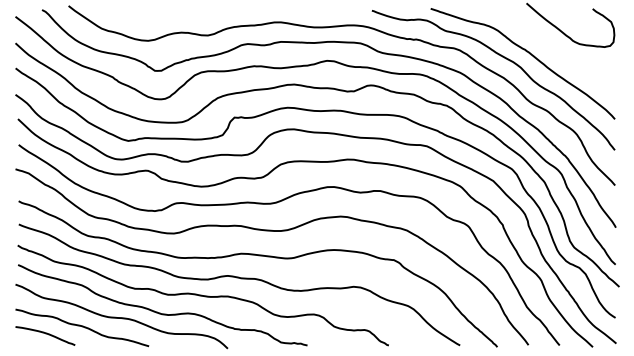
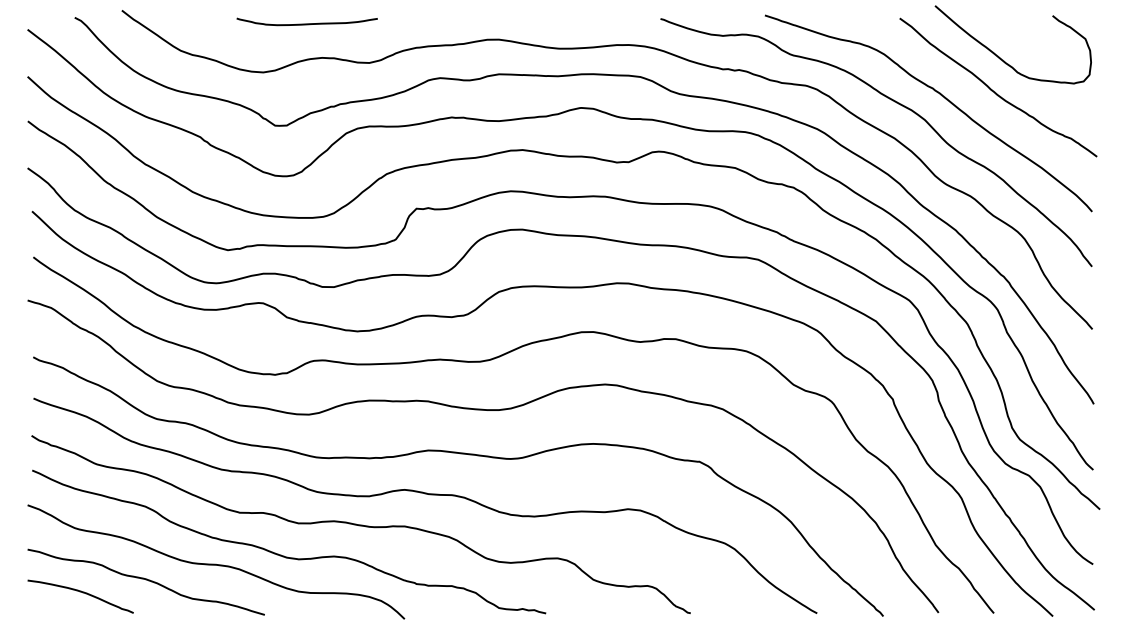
curve: (172, 12) -> (306, 22), added
curve: (559, 50) -> (993, 89), added

